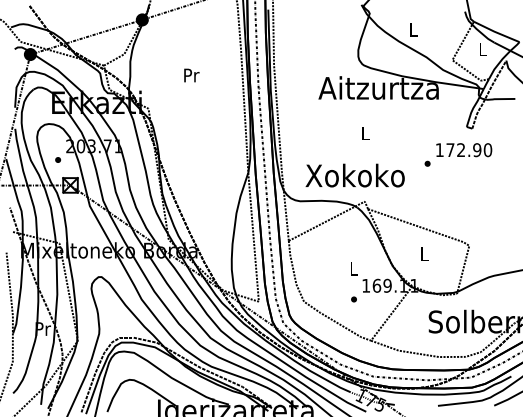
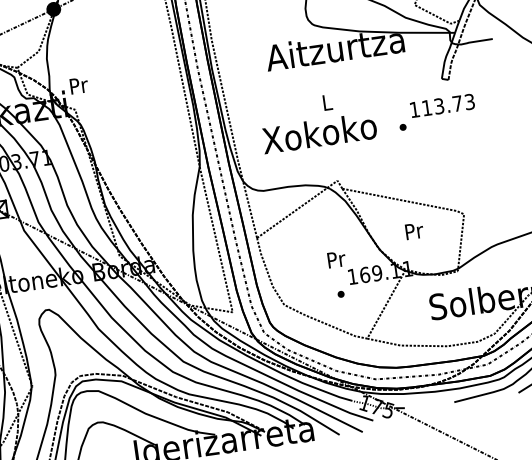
text: (191, 75) -> (78, 85), moved
text: (469, 150) -> (448, 105), 172.90 -> 113.73
text: (354, 175) -> (318, 133), moved
text: (424, 254) -> (414, 231), L -> Pr
text: (354, 268) -> (336, 258), L -> Pr

